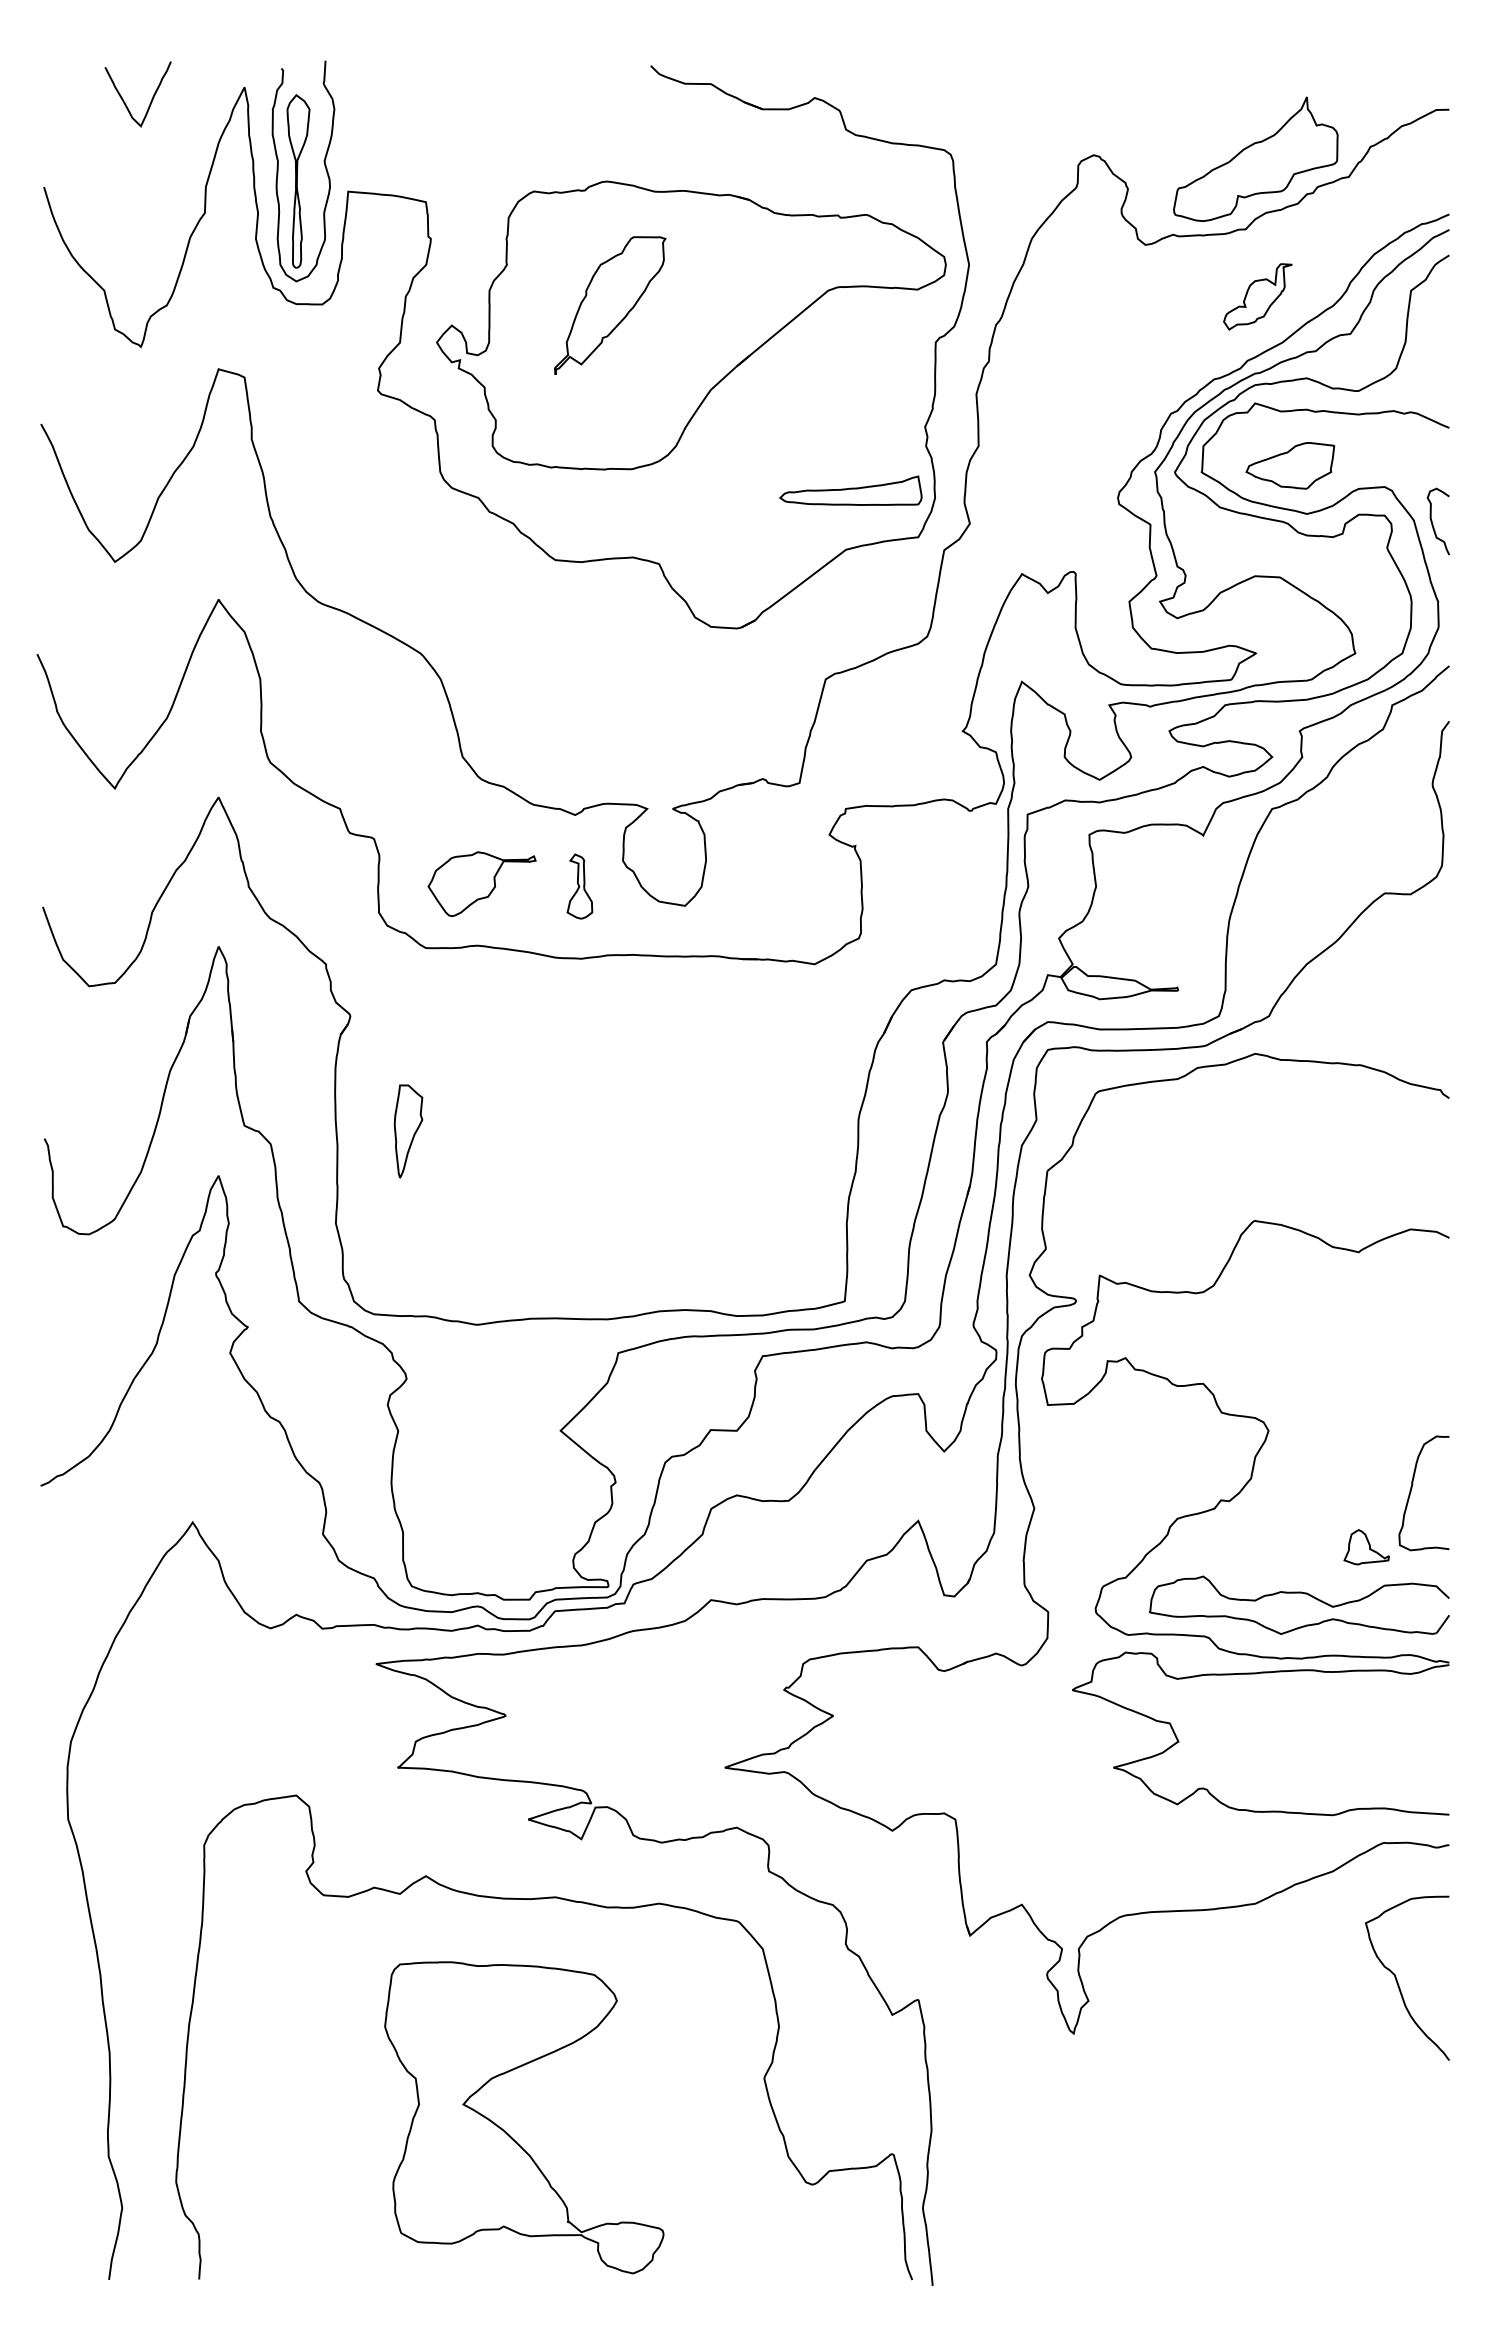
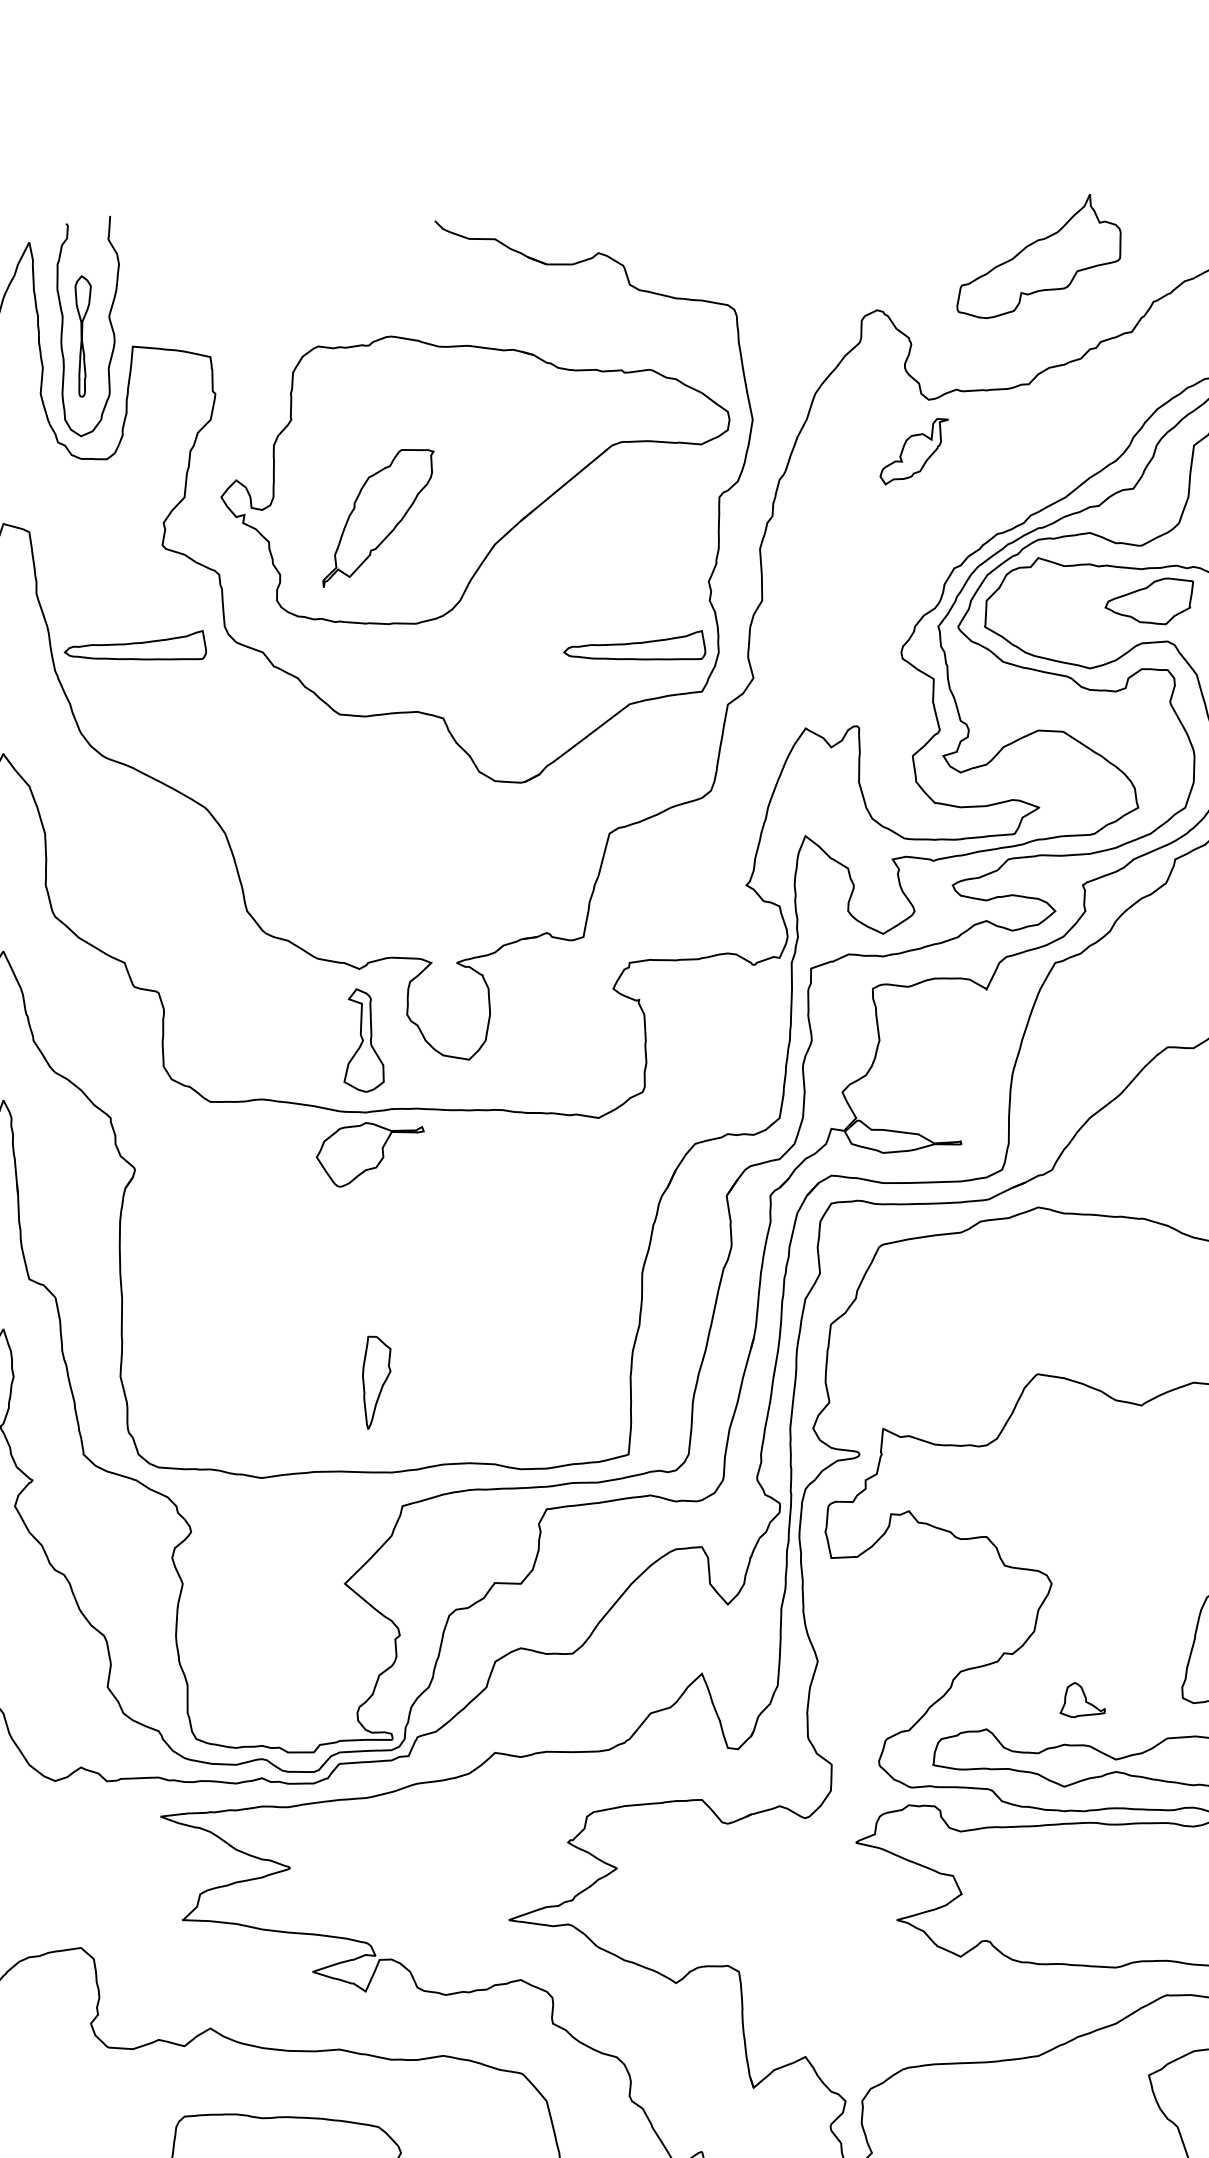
part: (1255, 158) -> (1038, 255), moved
part: (298, 181) -> (83, 336), size x0.7
part: (1257, 296) -> (913, 451), moved
part: (610, 305) -> (378, 518), moved
part: (1290, 465) -> (1149, 601), moved
part: (350, 490) -> (135, 644), added
part: (481, 883) -> (369, 1154), moved
part: (579, 886) -> (363, 1040), size x1.6
part: (408, 1131) -> (376, 1382), moved
part: (1366, 1547) -> (1082, 1700), moved

